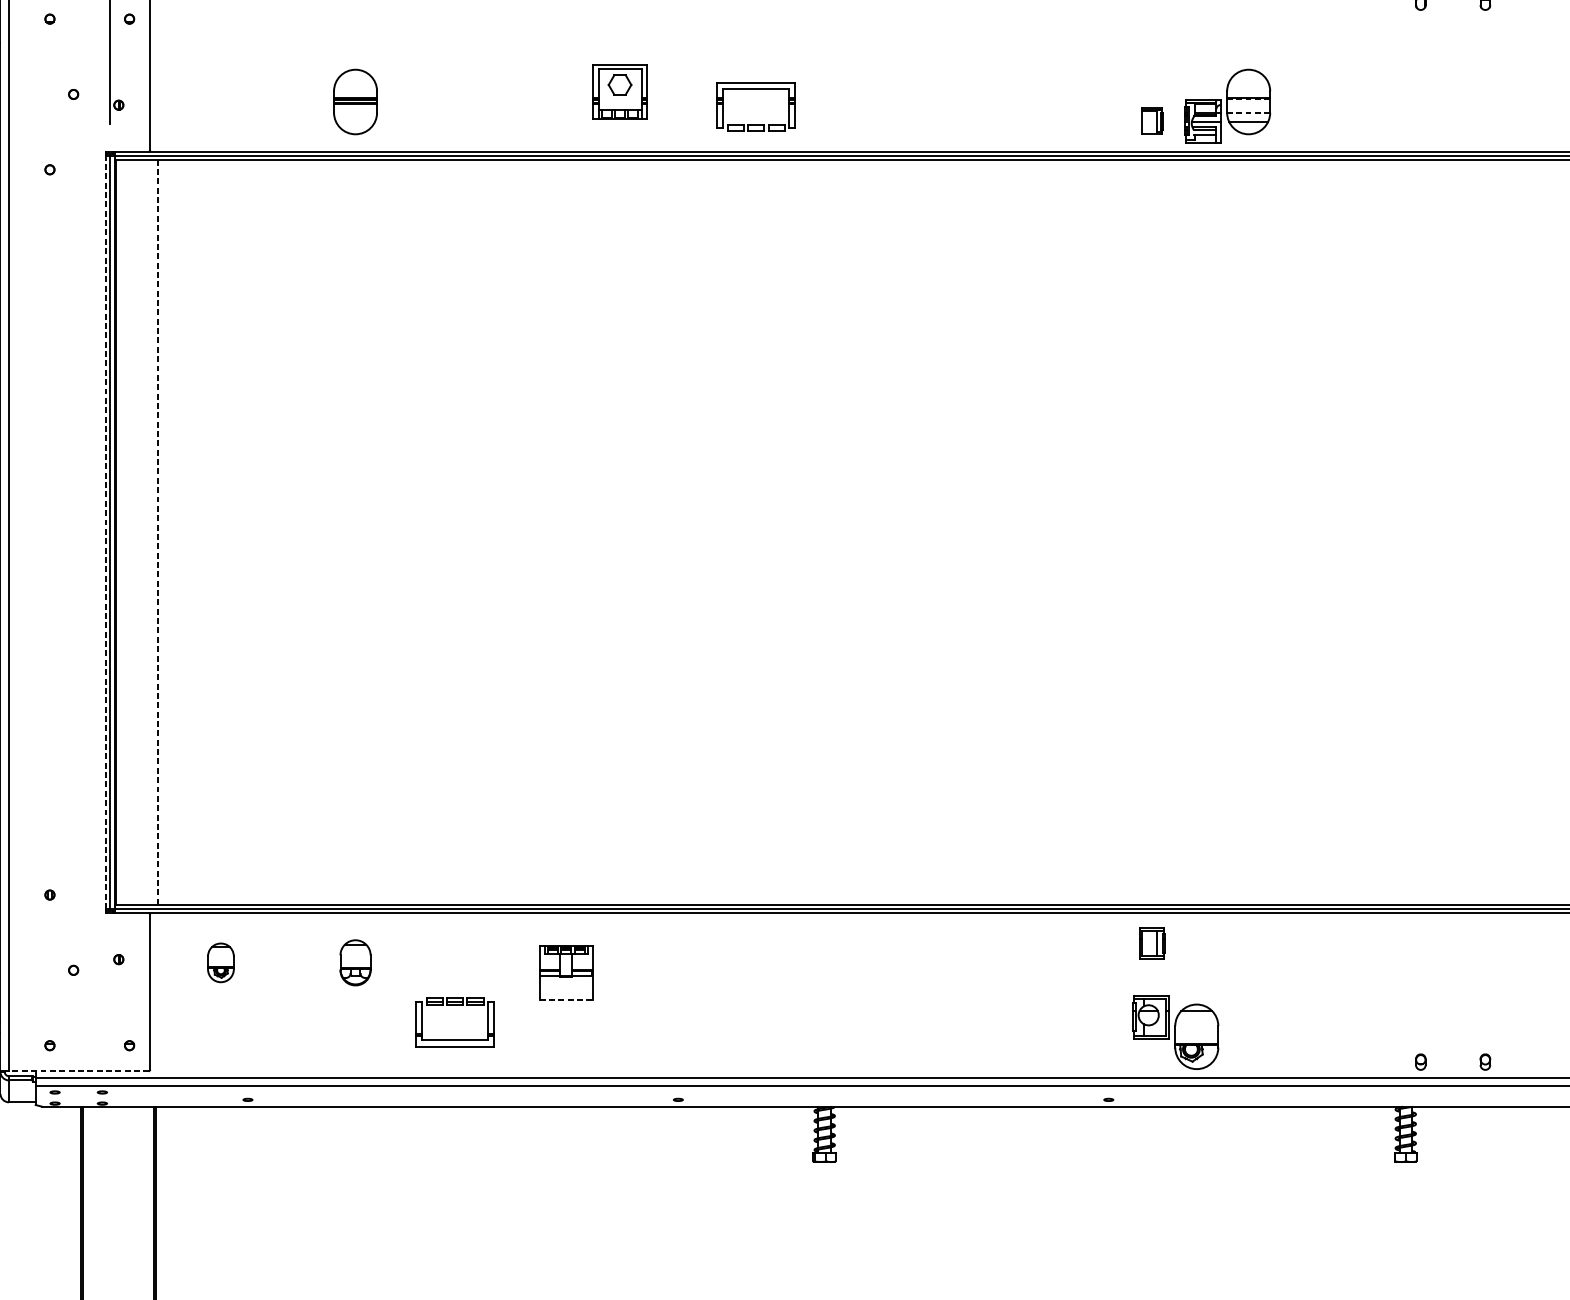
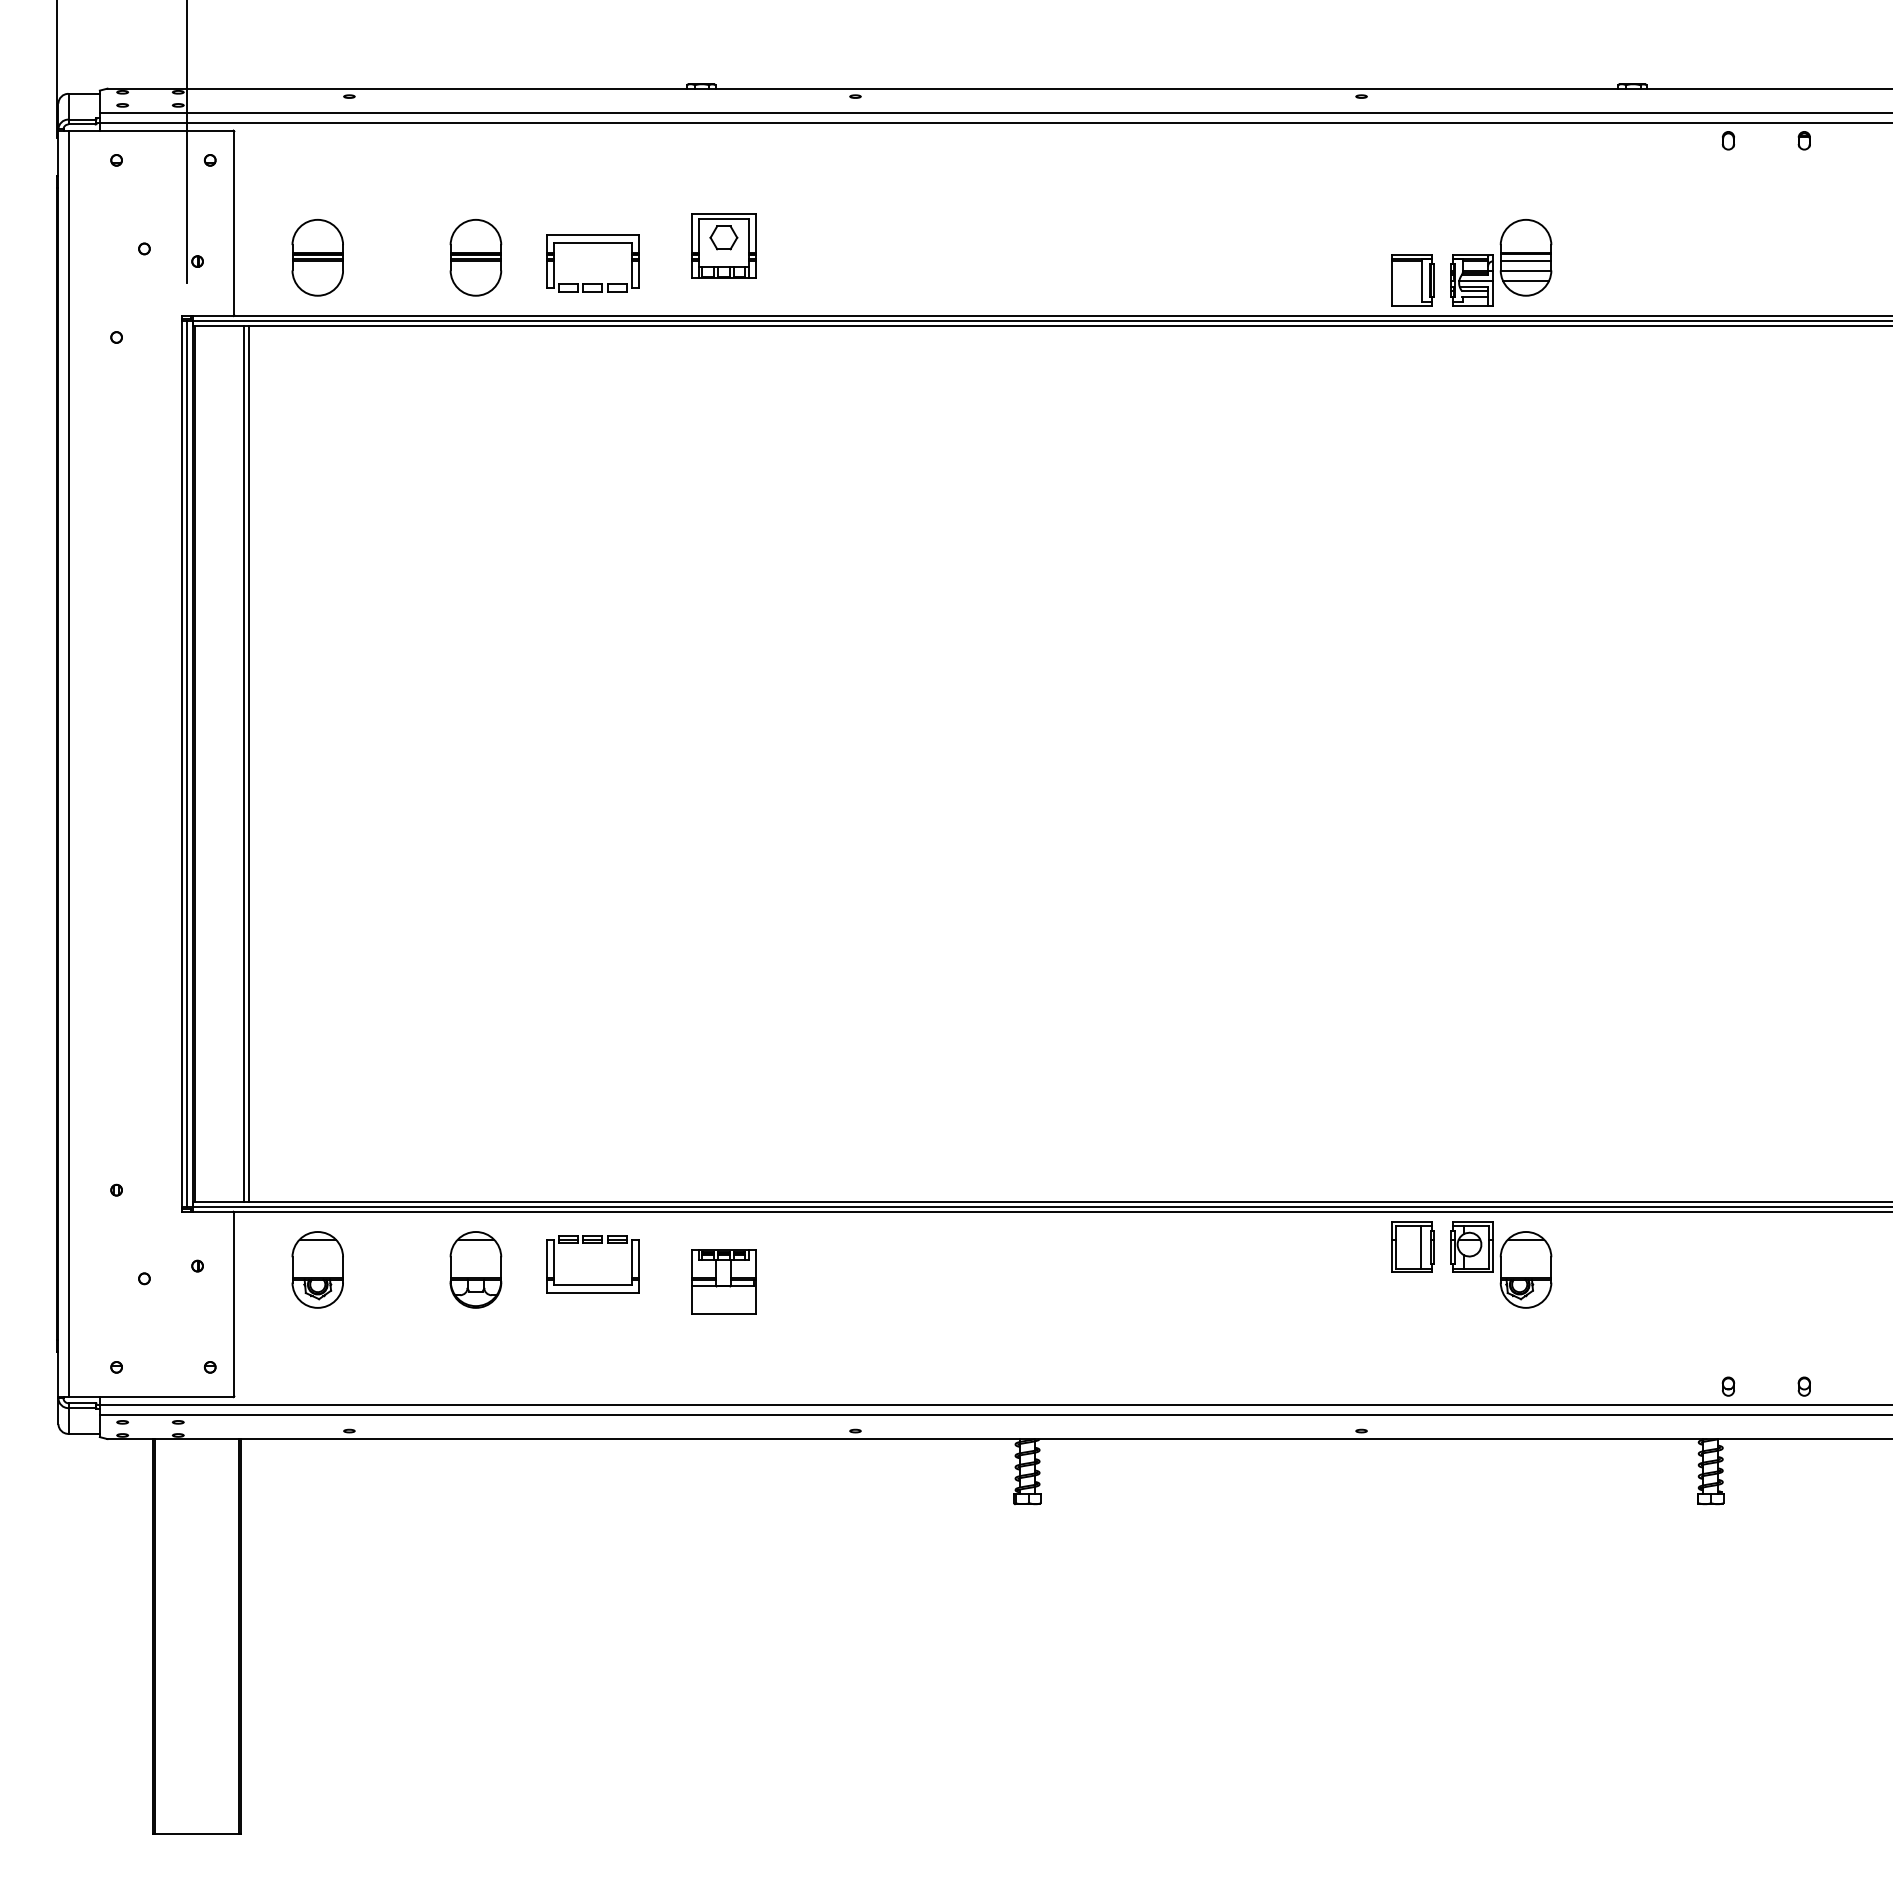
part: (755, 89) -> (592, 243), moved
part: (619, 91) -> (723, 245), moved
line: (1248, 99) -> (1525, 254), dashed -> solid
part: (220, 101) -> (317, 257), added
line: (1248, 105) -> (1525, 261), added
line: (1248, 113) -> (1525, 271), dashed -> solid
part: (1152, 121) -> (1412, 280), size x1.67
line: (105, 532) -> (182, 763), dashed -> solid
line: (157, 532) -> (243, 763), dashed -> solid
line: (162, 532) -> (249, 763), added
part: (1152, 942) -> (1412, 1246), size x1.43
part: (220, 962) -> (317, 1269), size x1.67
part: (355, 962) -> (475, 1269), size x1.43
line: (566, 999) -> (723, 1313), dashed -> solid
part: (1175, 1032) -> (1501, 1264), moved
part: (454, 1039) -> (592, 1284), moved
line: (78, 1071) -> (150, 1397), dashed -> solid

